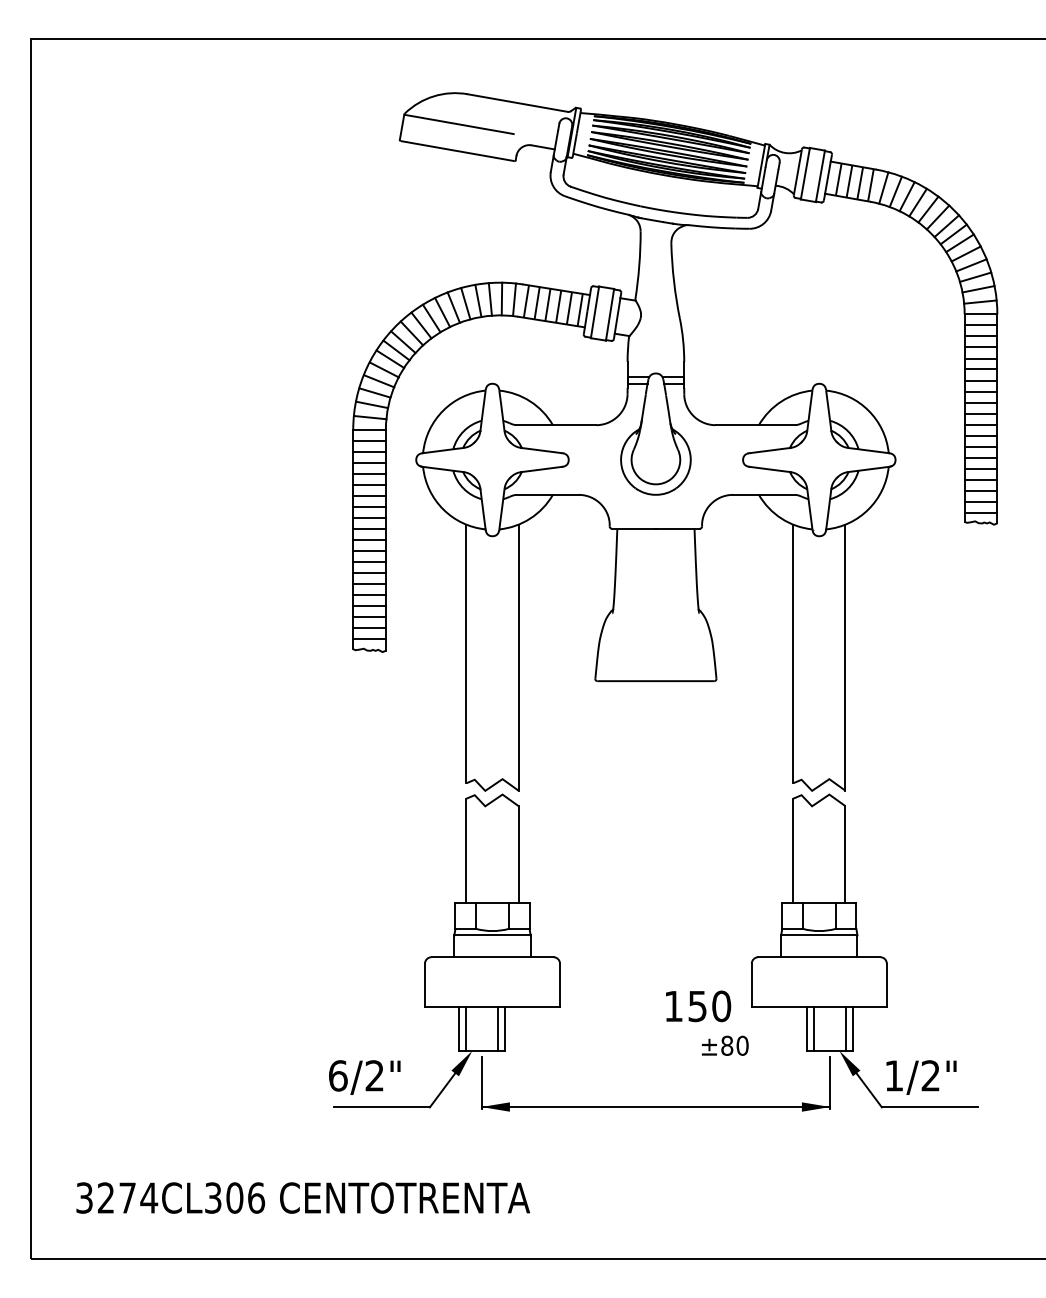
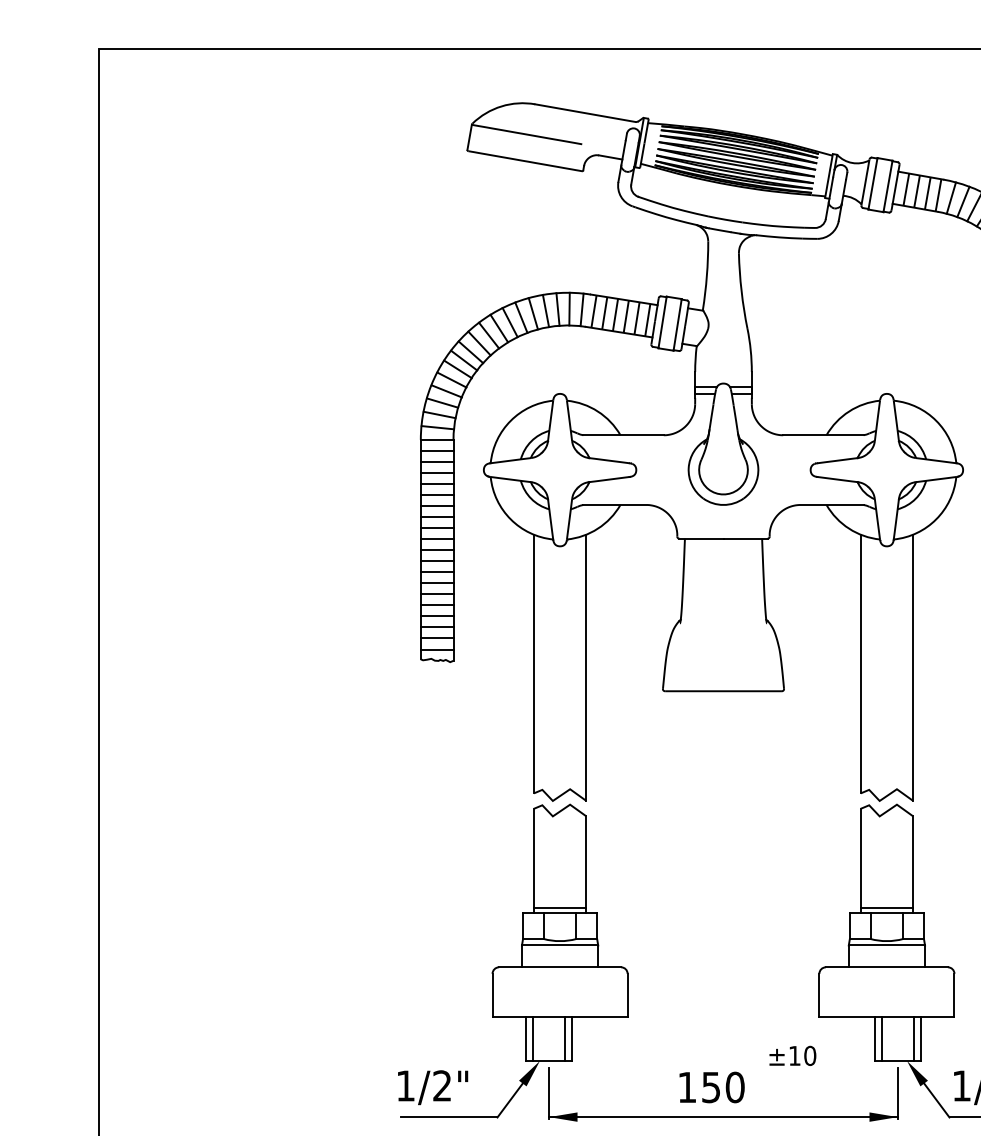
line: (492, 898) -> (560, 908), added
line: (819, 898) -> (887, 908), added
text: (698, 1006) -> (712, 1087), moved
text: (727, 1045) -> (795, 1055), ±80 -> ±10
text: (338, 1075) -> (406, 1085), 6/2" -> 1/2"

